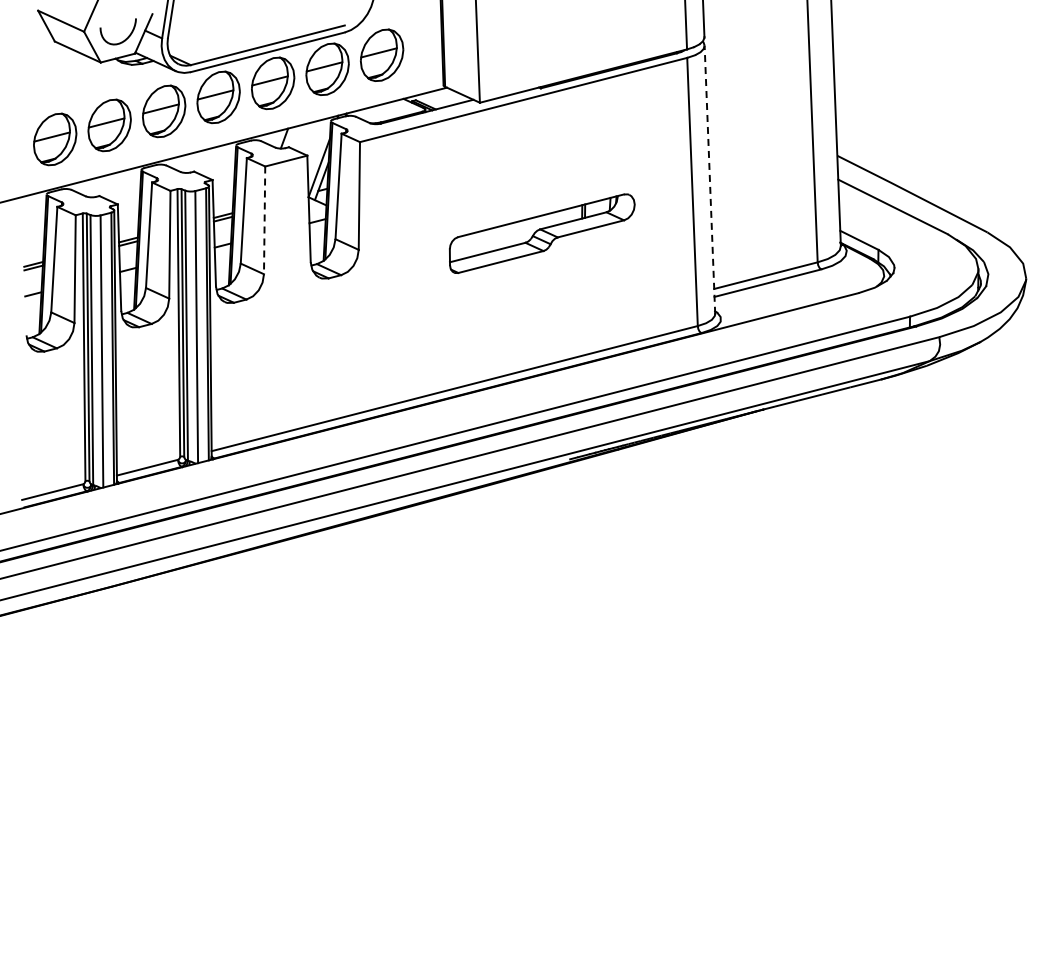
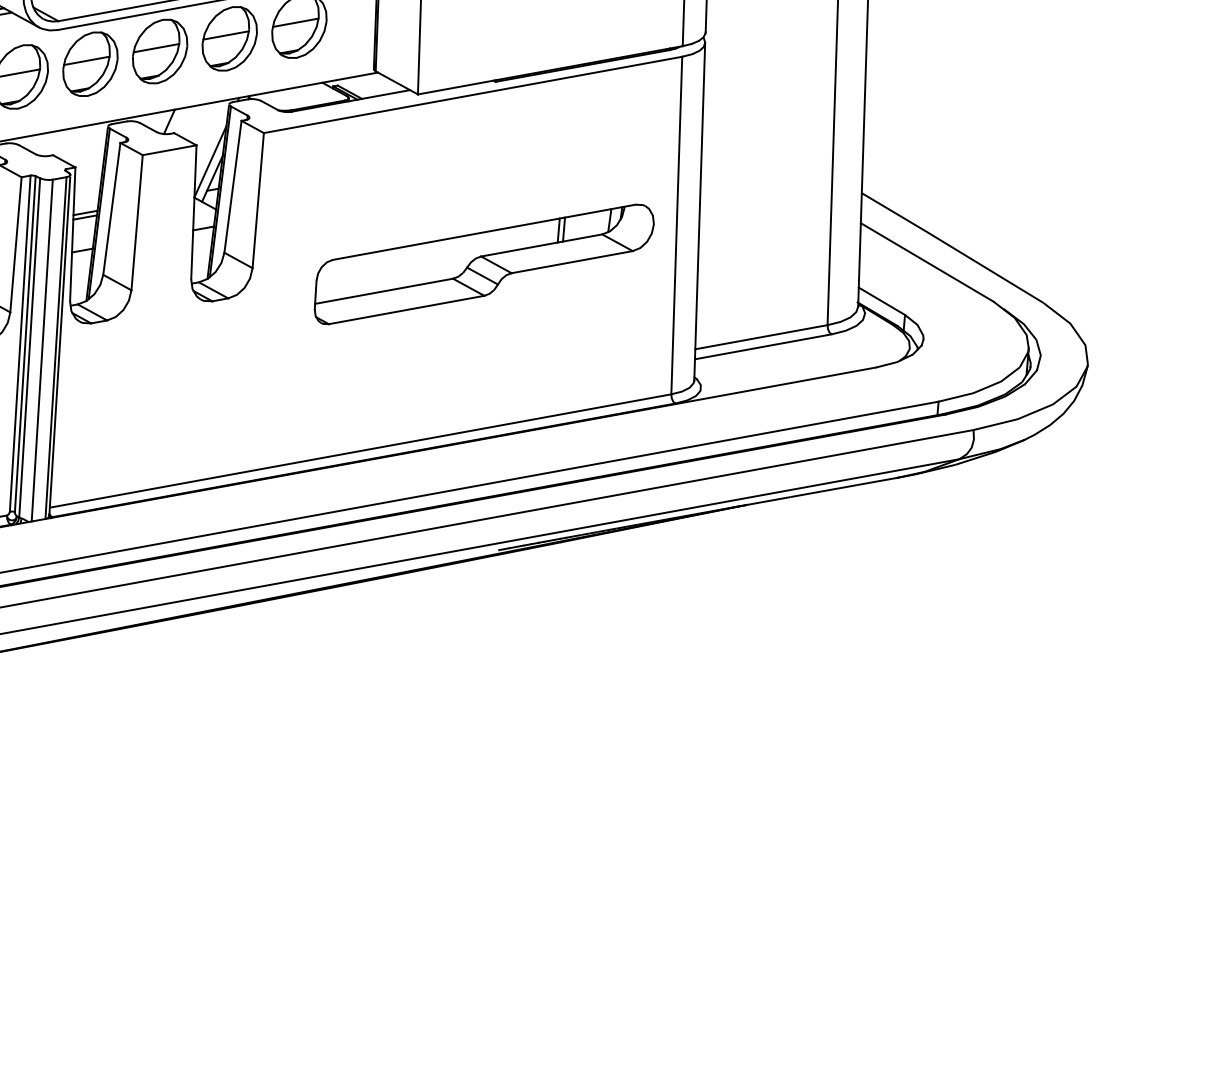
line: (709, 179) -> (699, 211), dashed -> solid
line: (264, 220) -> (136, 222), dashed -> solid
part: (542, 233) -> (484, 264), size x1.43

